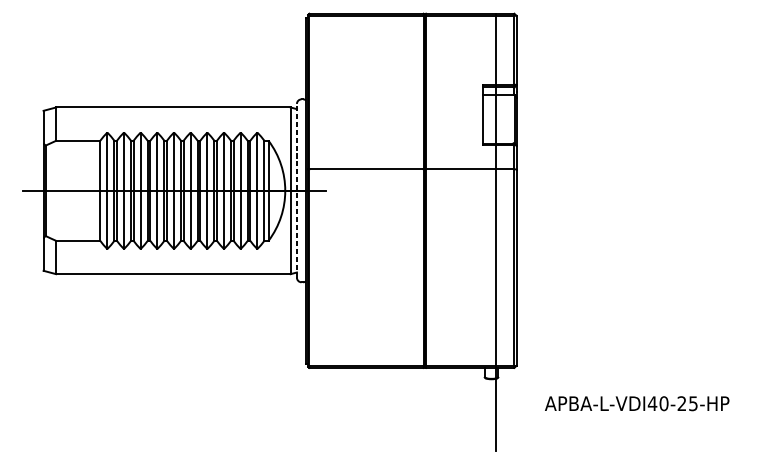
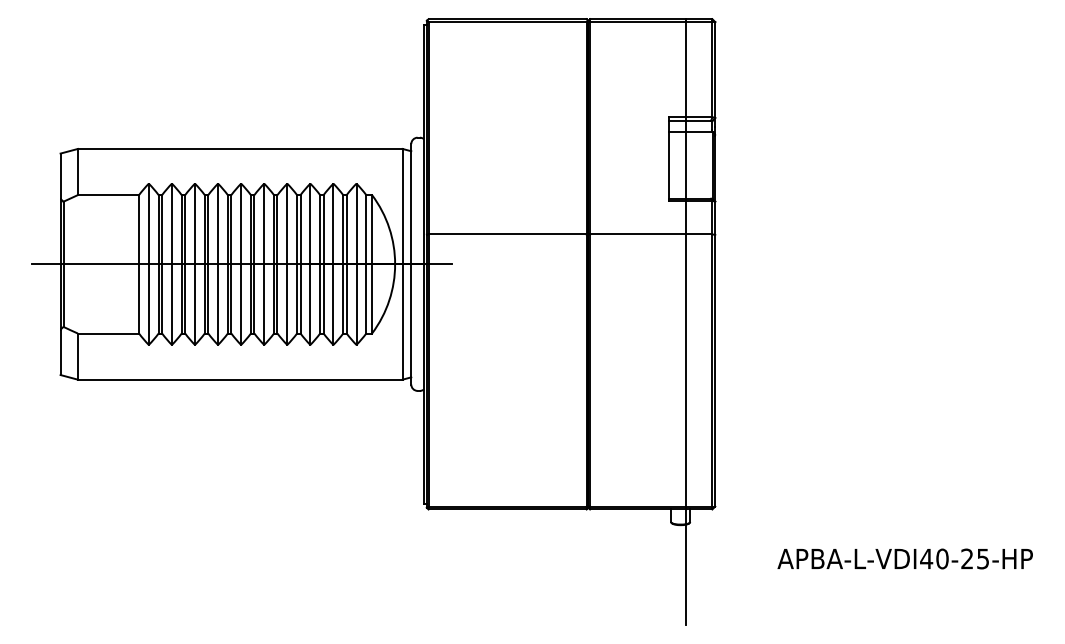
line: (297, 190) -> (411, 263), dashed -> solid
text: (636, 403) -> (904, 558), moved

